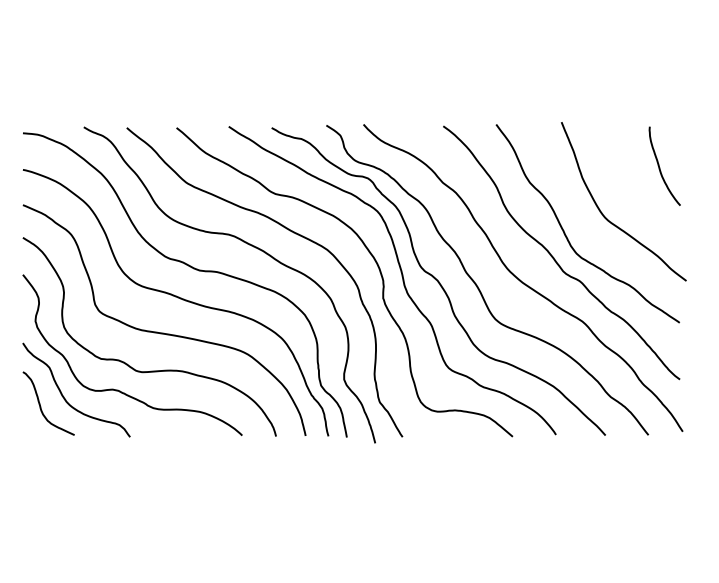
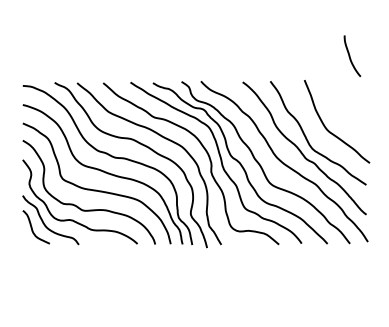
curve: (660, 165) -> (350, 55), moved

